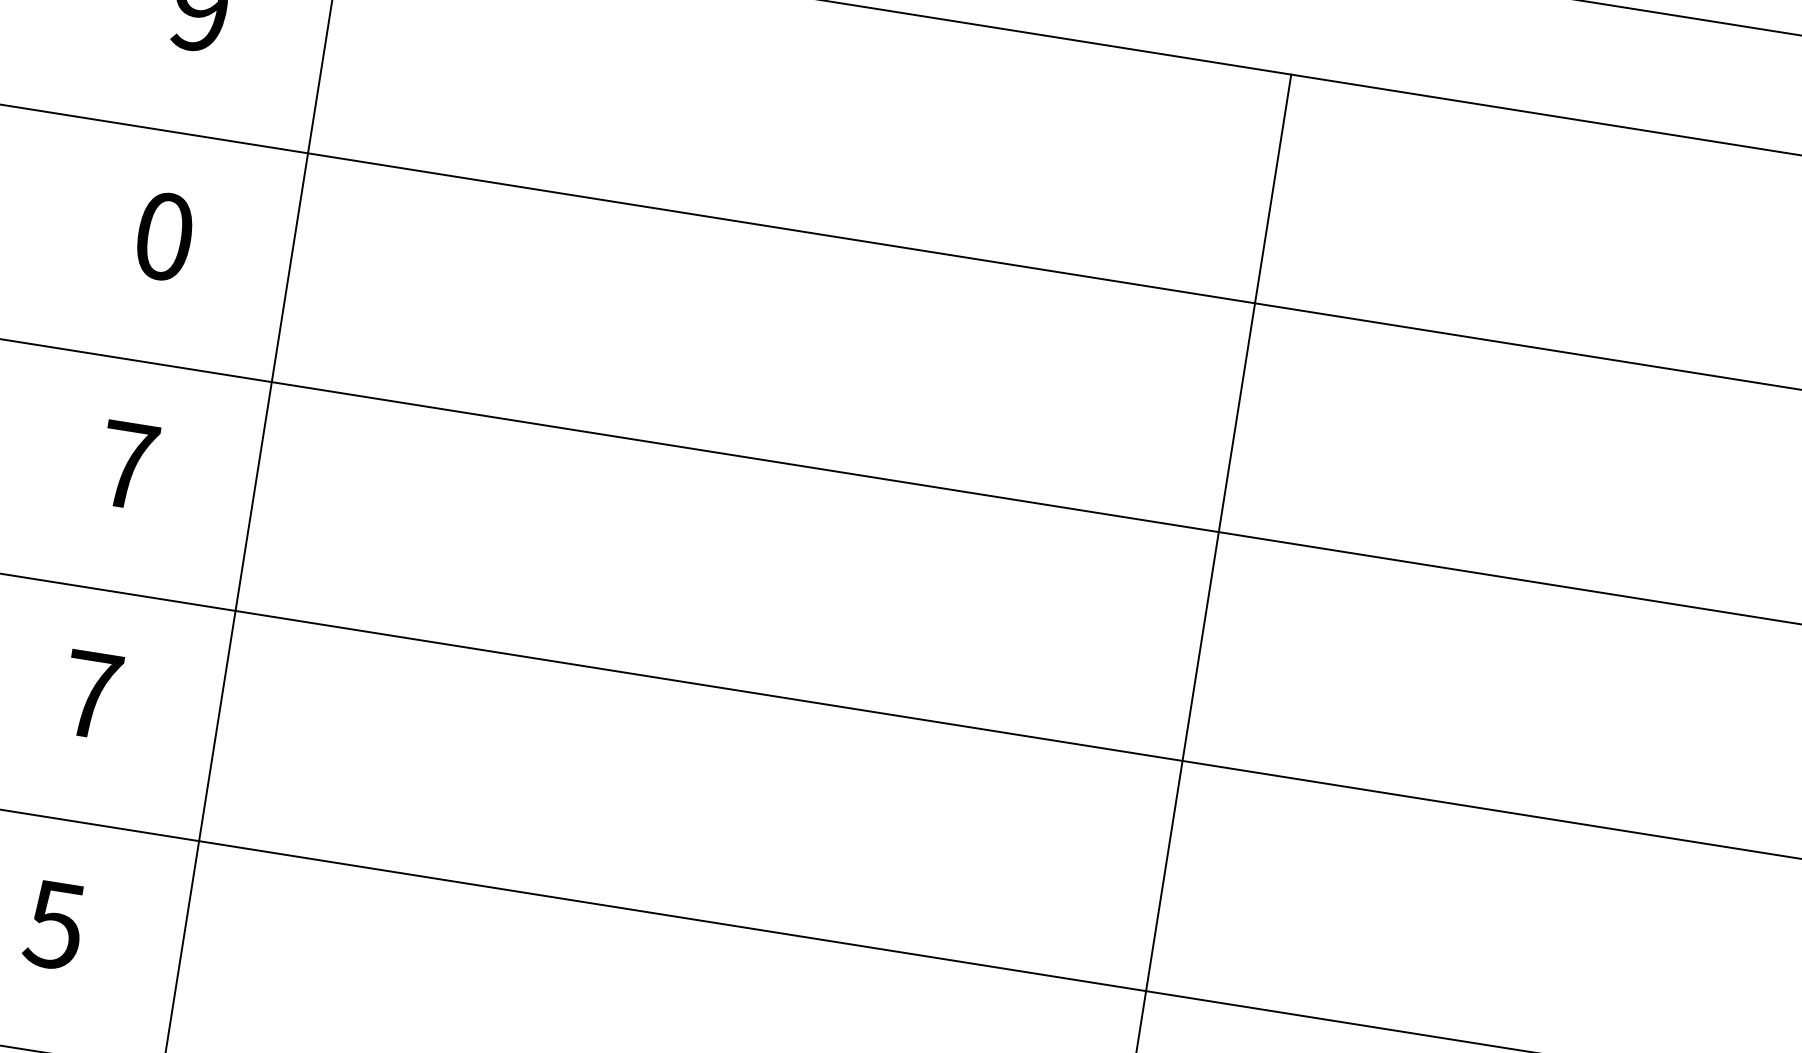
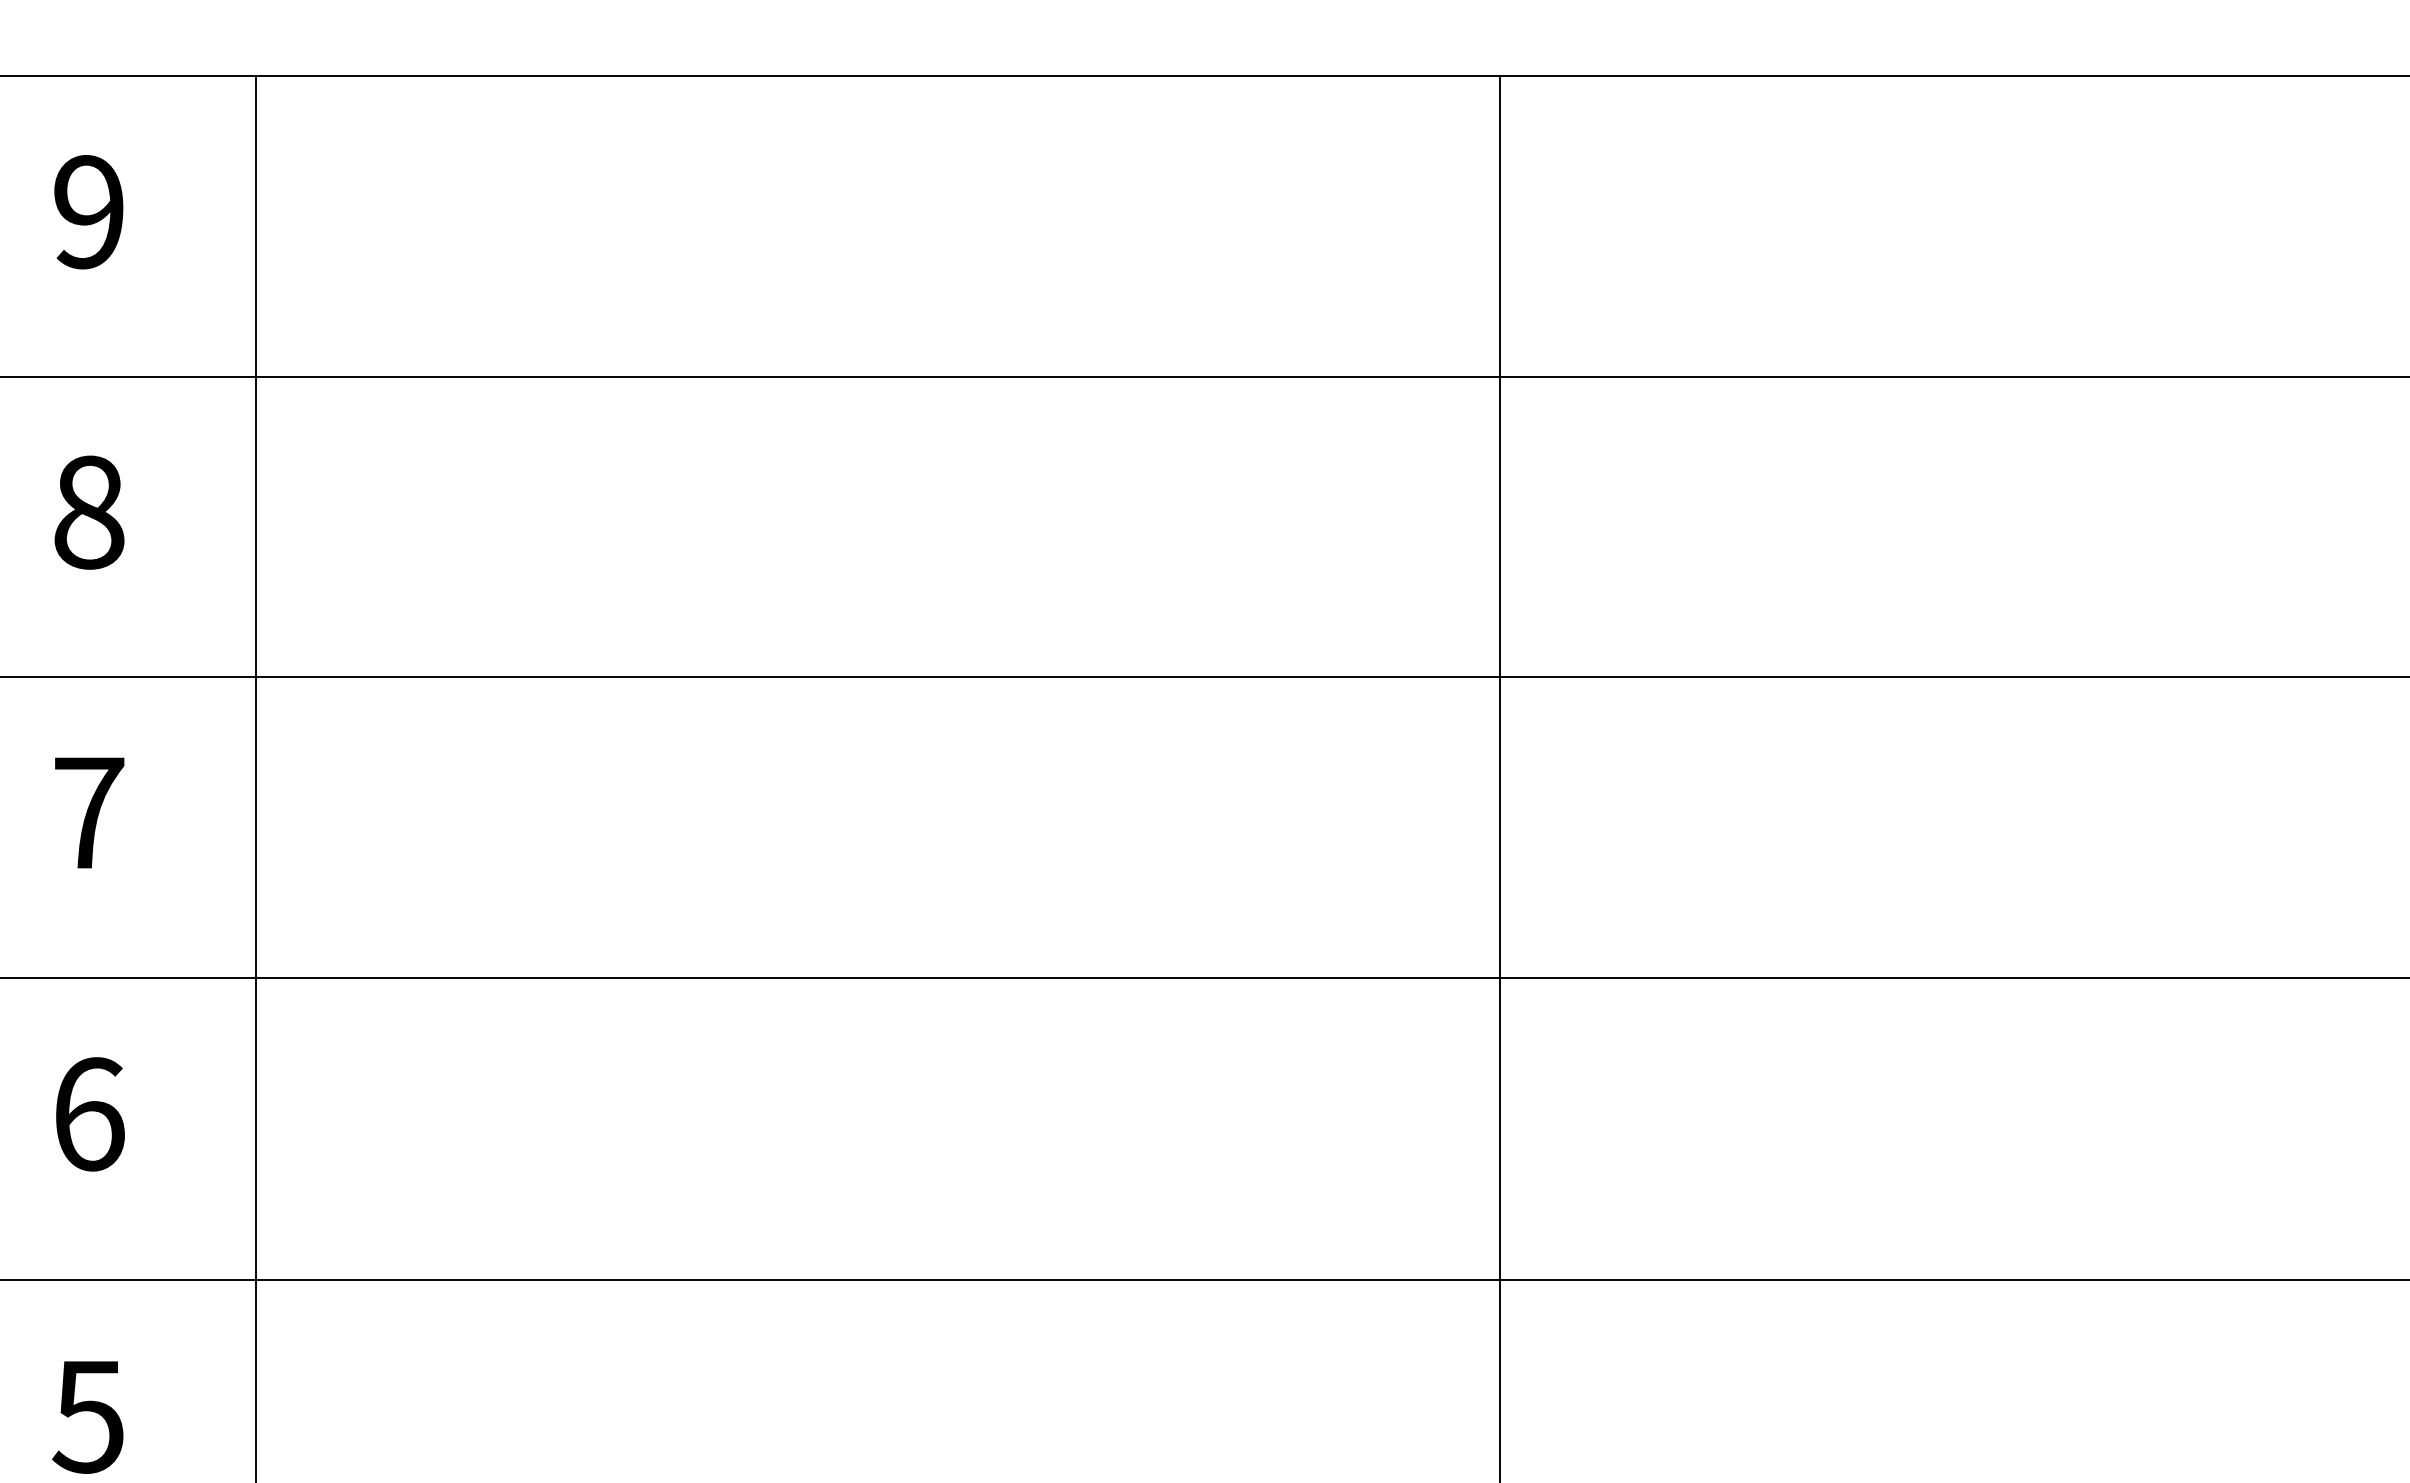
text: (164, 236) -> (89, 512), 0 -> 8
text: (91, 695) -> (89, 1114), 7 -> 6

